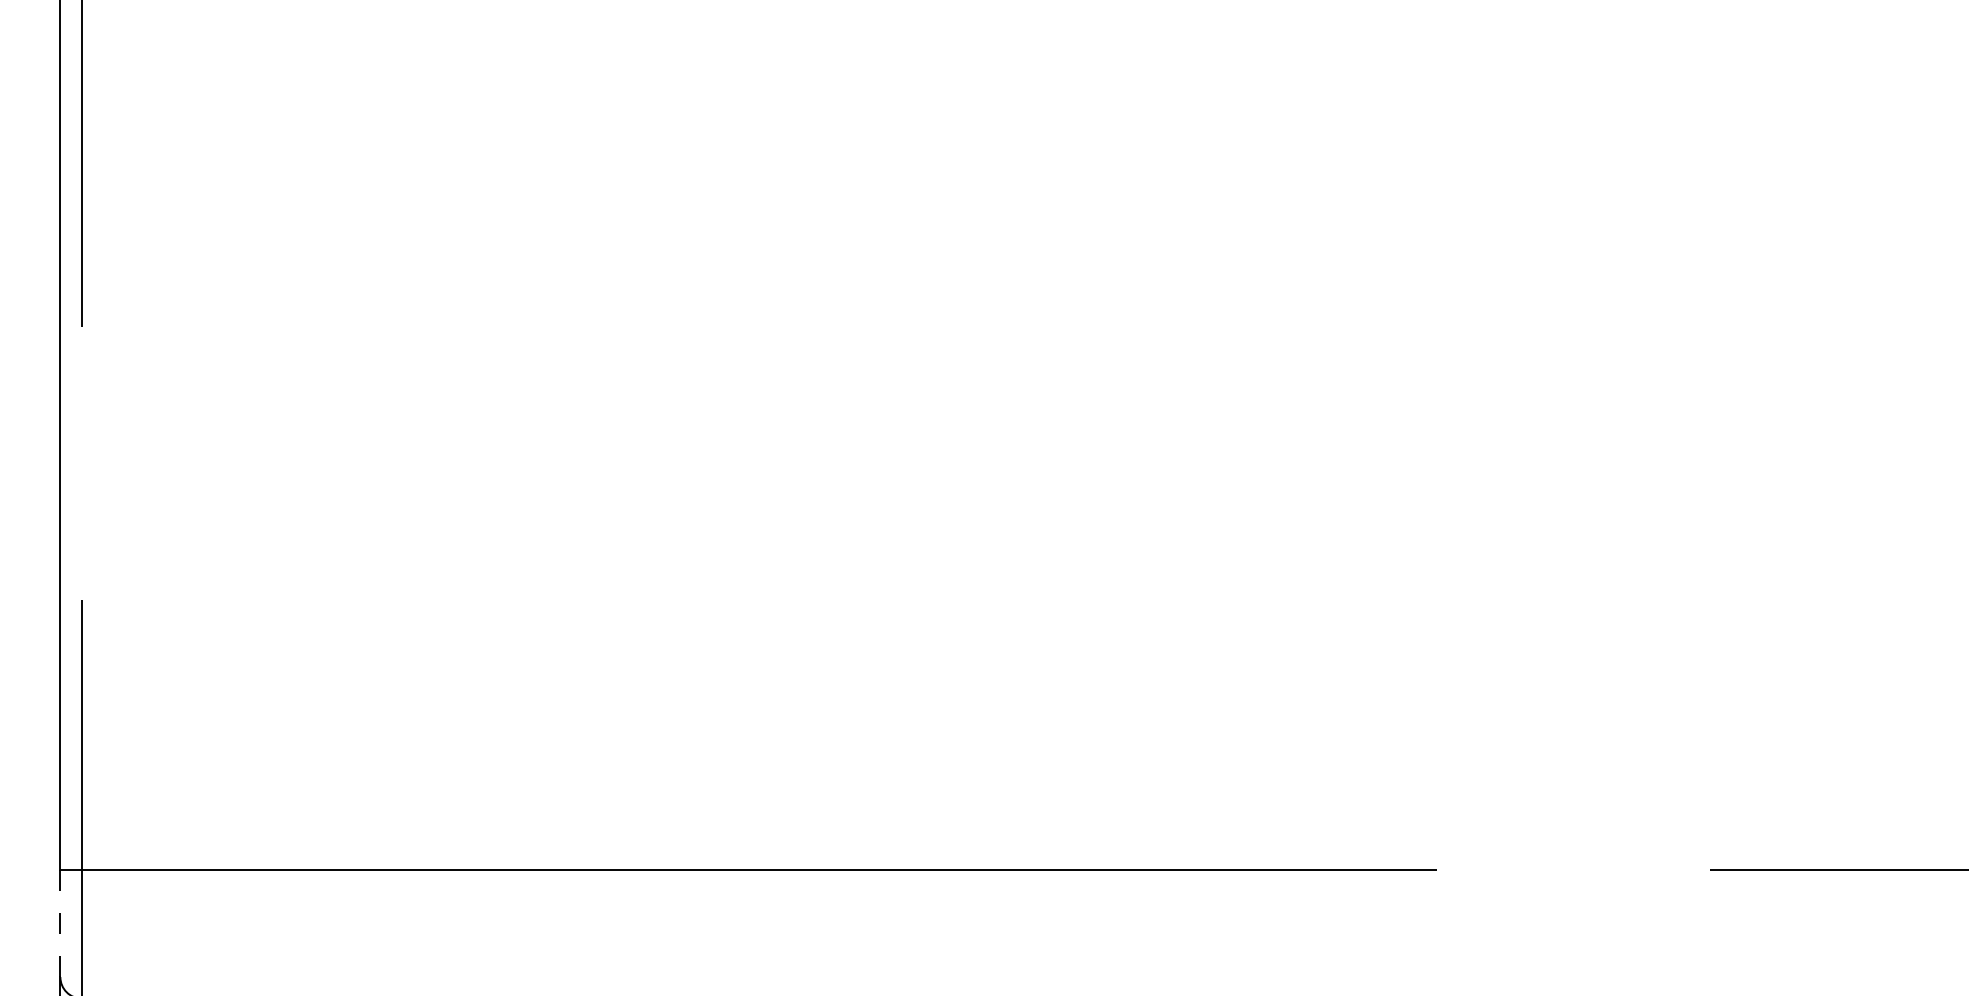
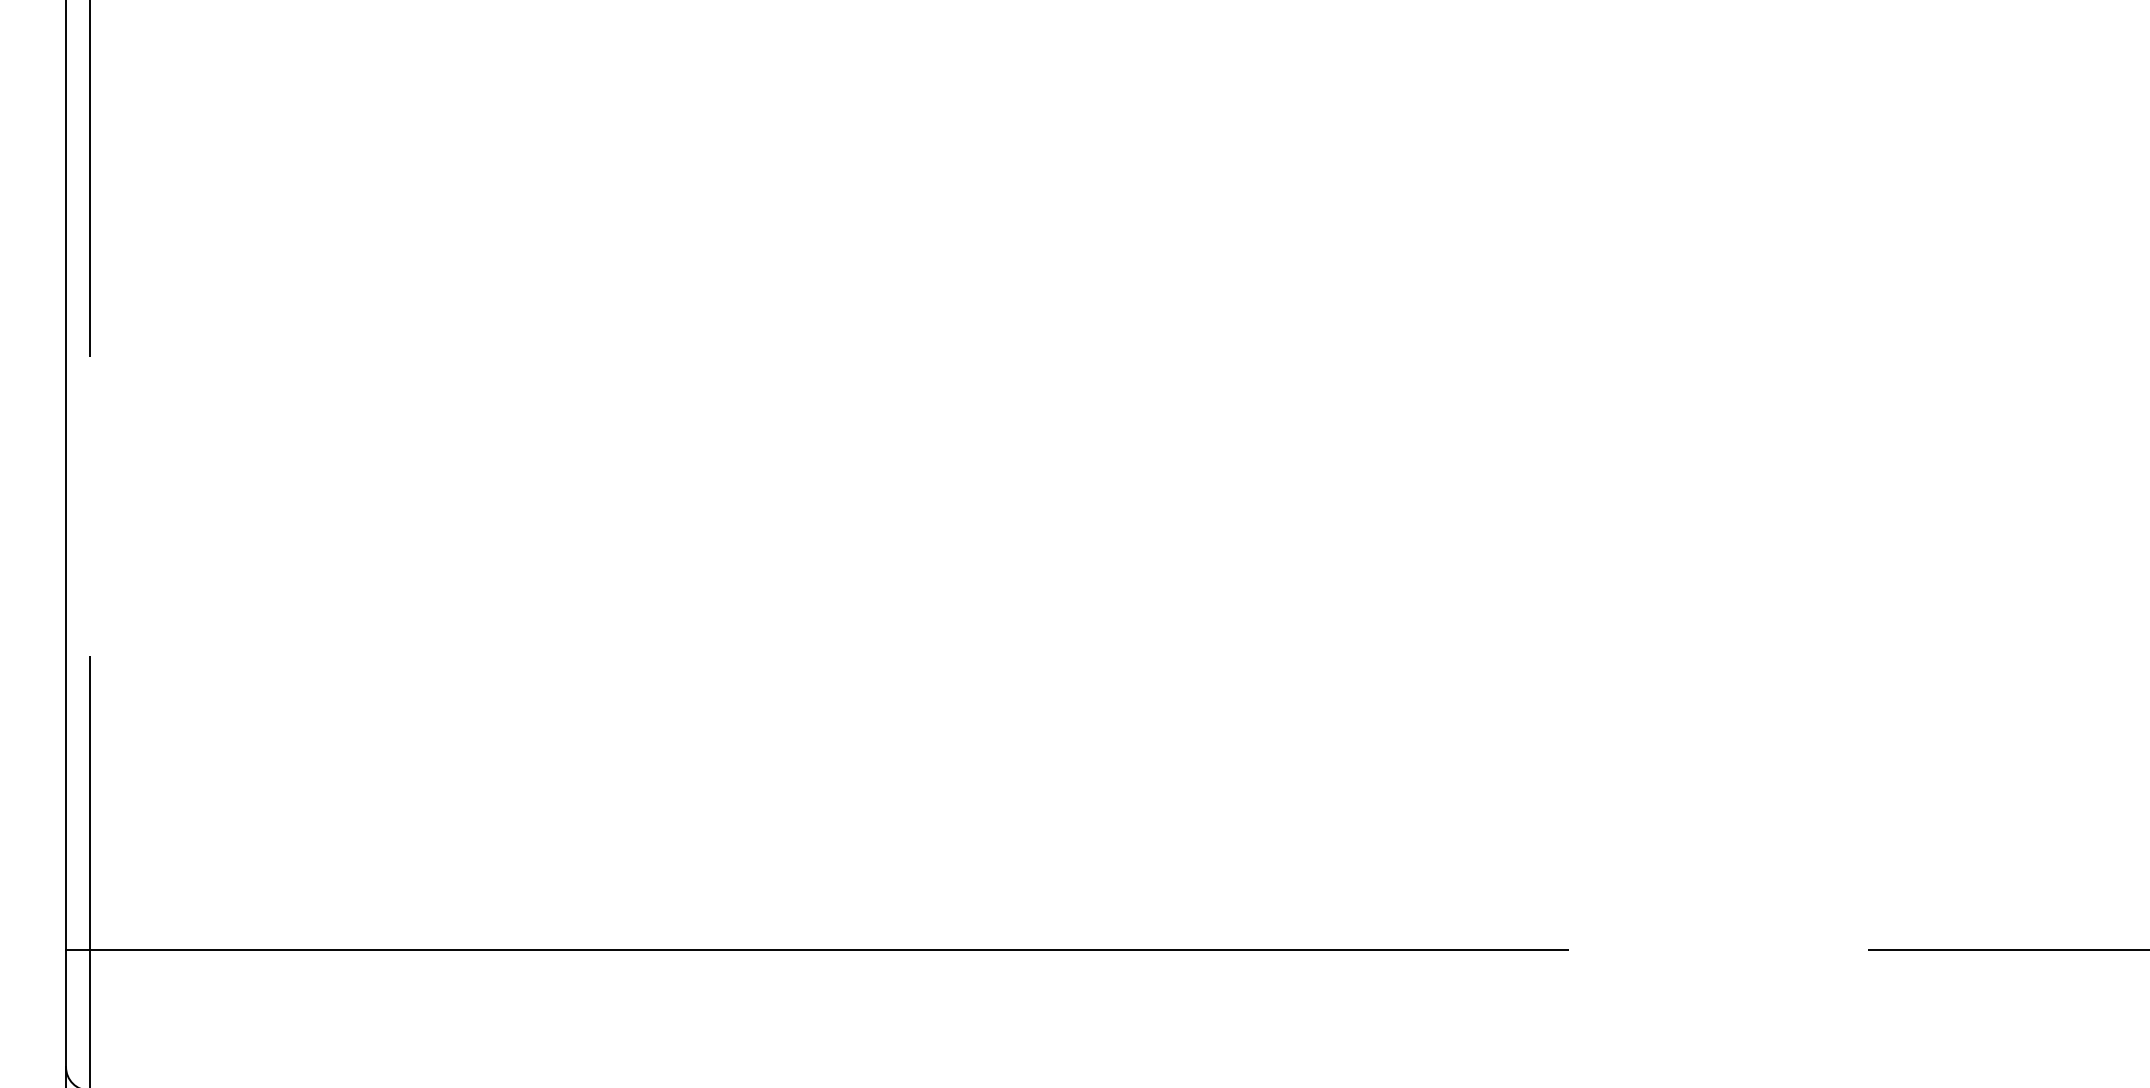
line: (60, 923) -> (66, 1008), dashed -> solid

